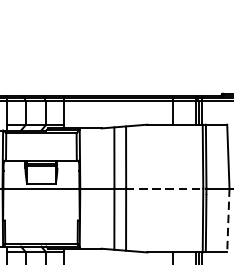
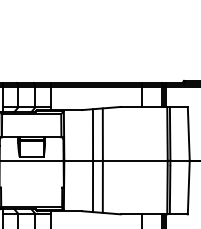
line: (166, 188) -> (136, 160), dashed -> solid
line: (228, 220) -> (188, 187), dashed -> solid

